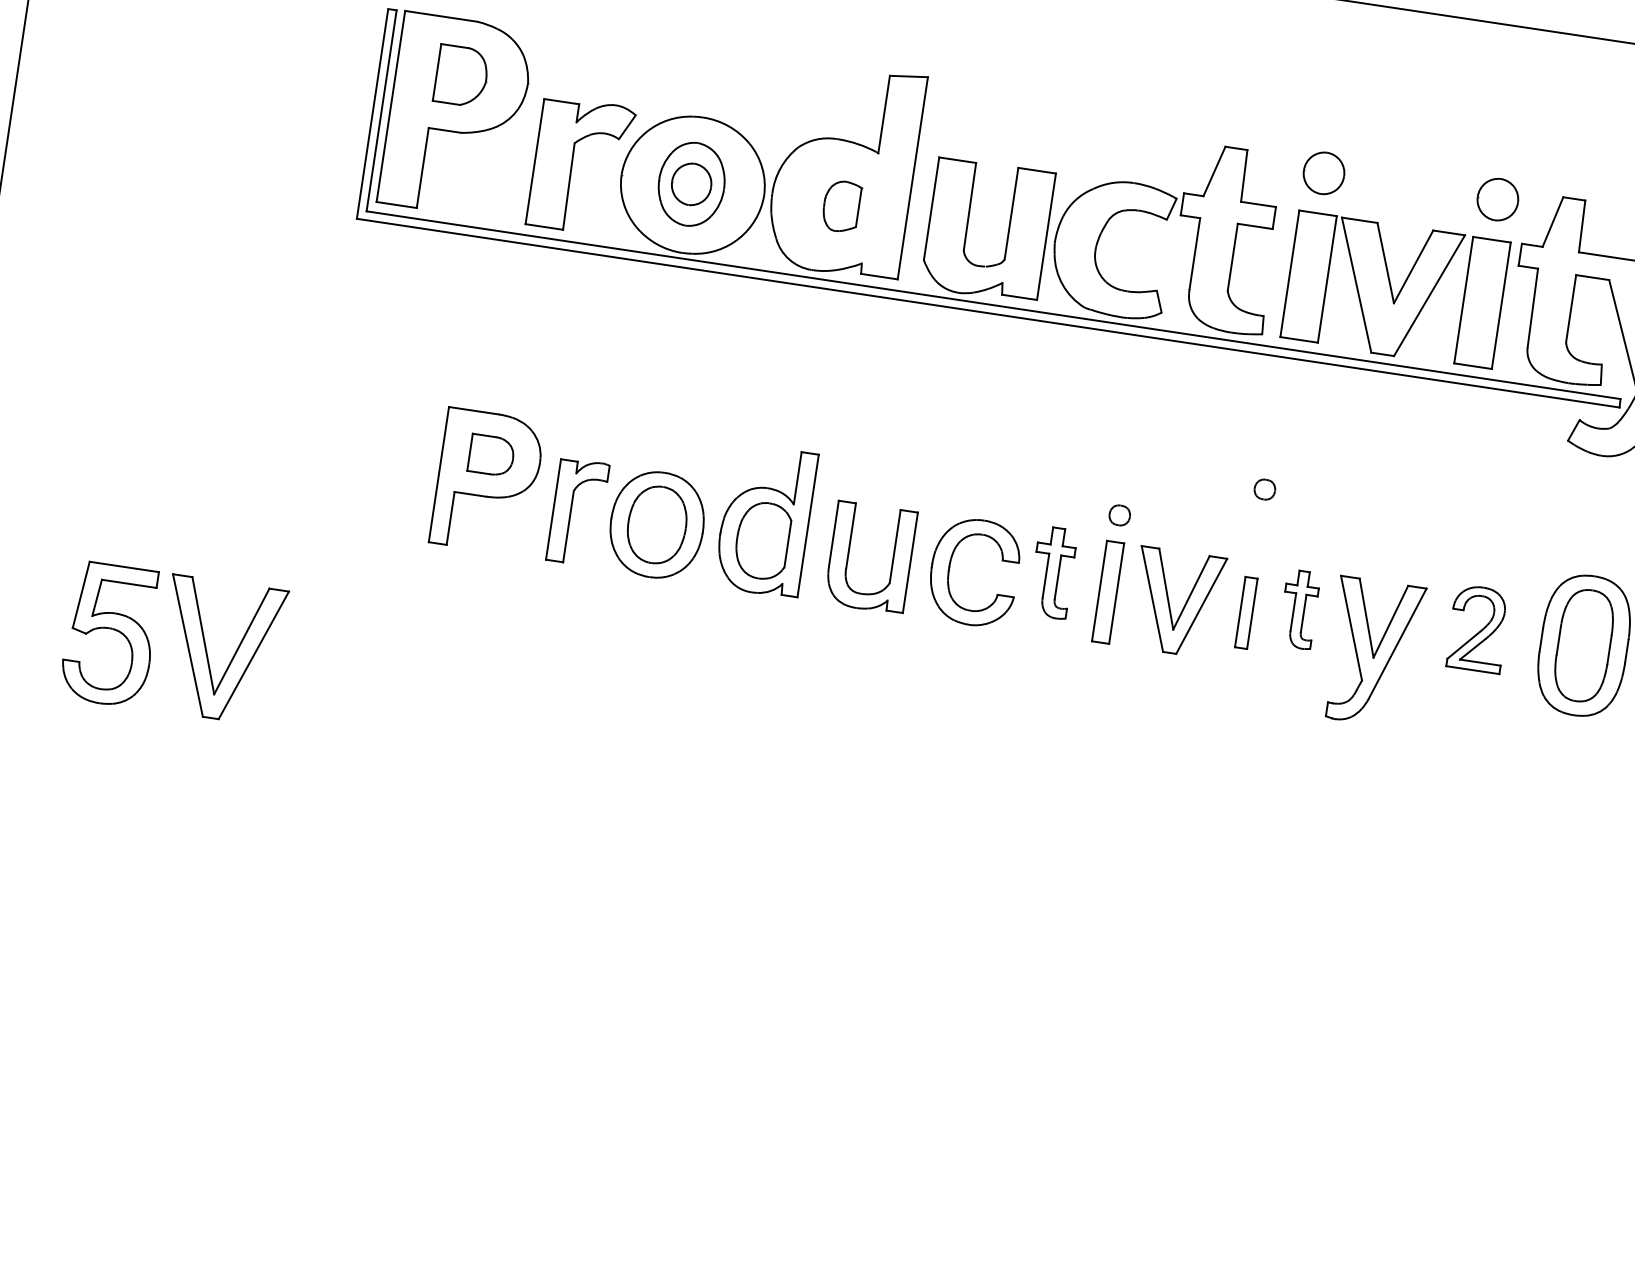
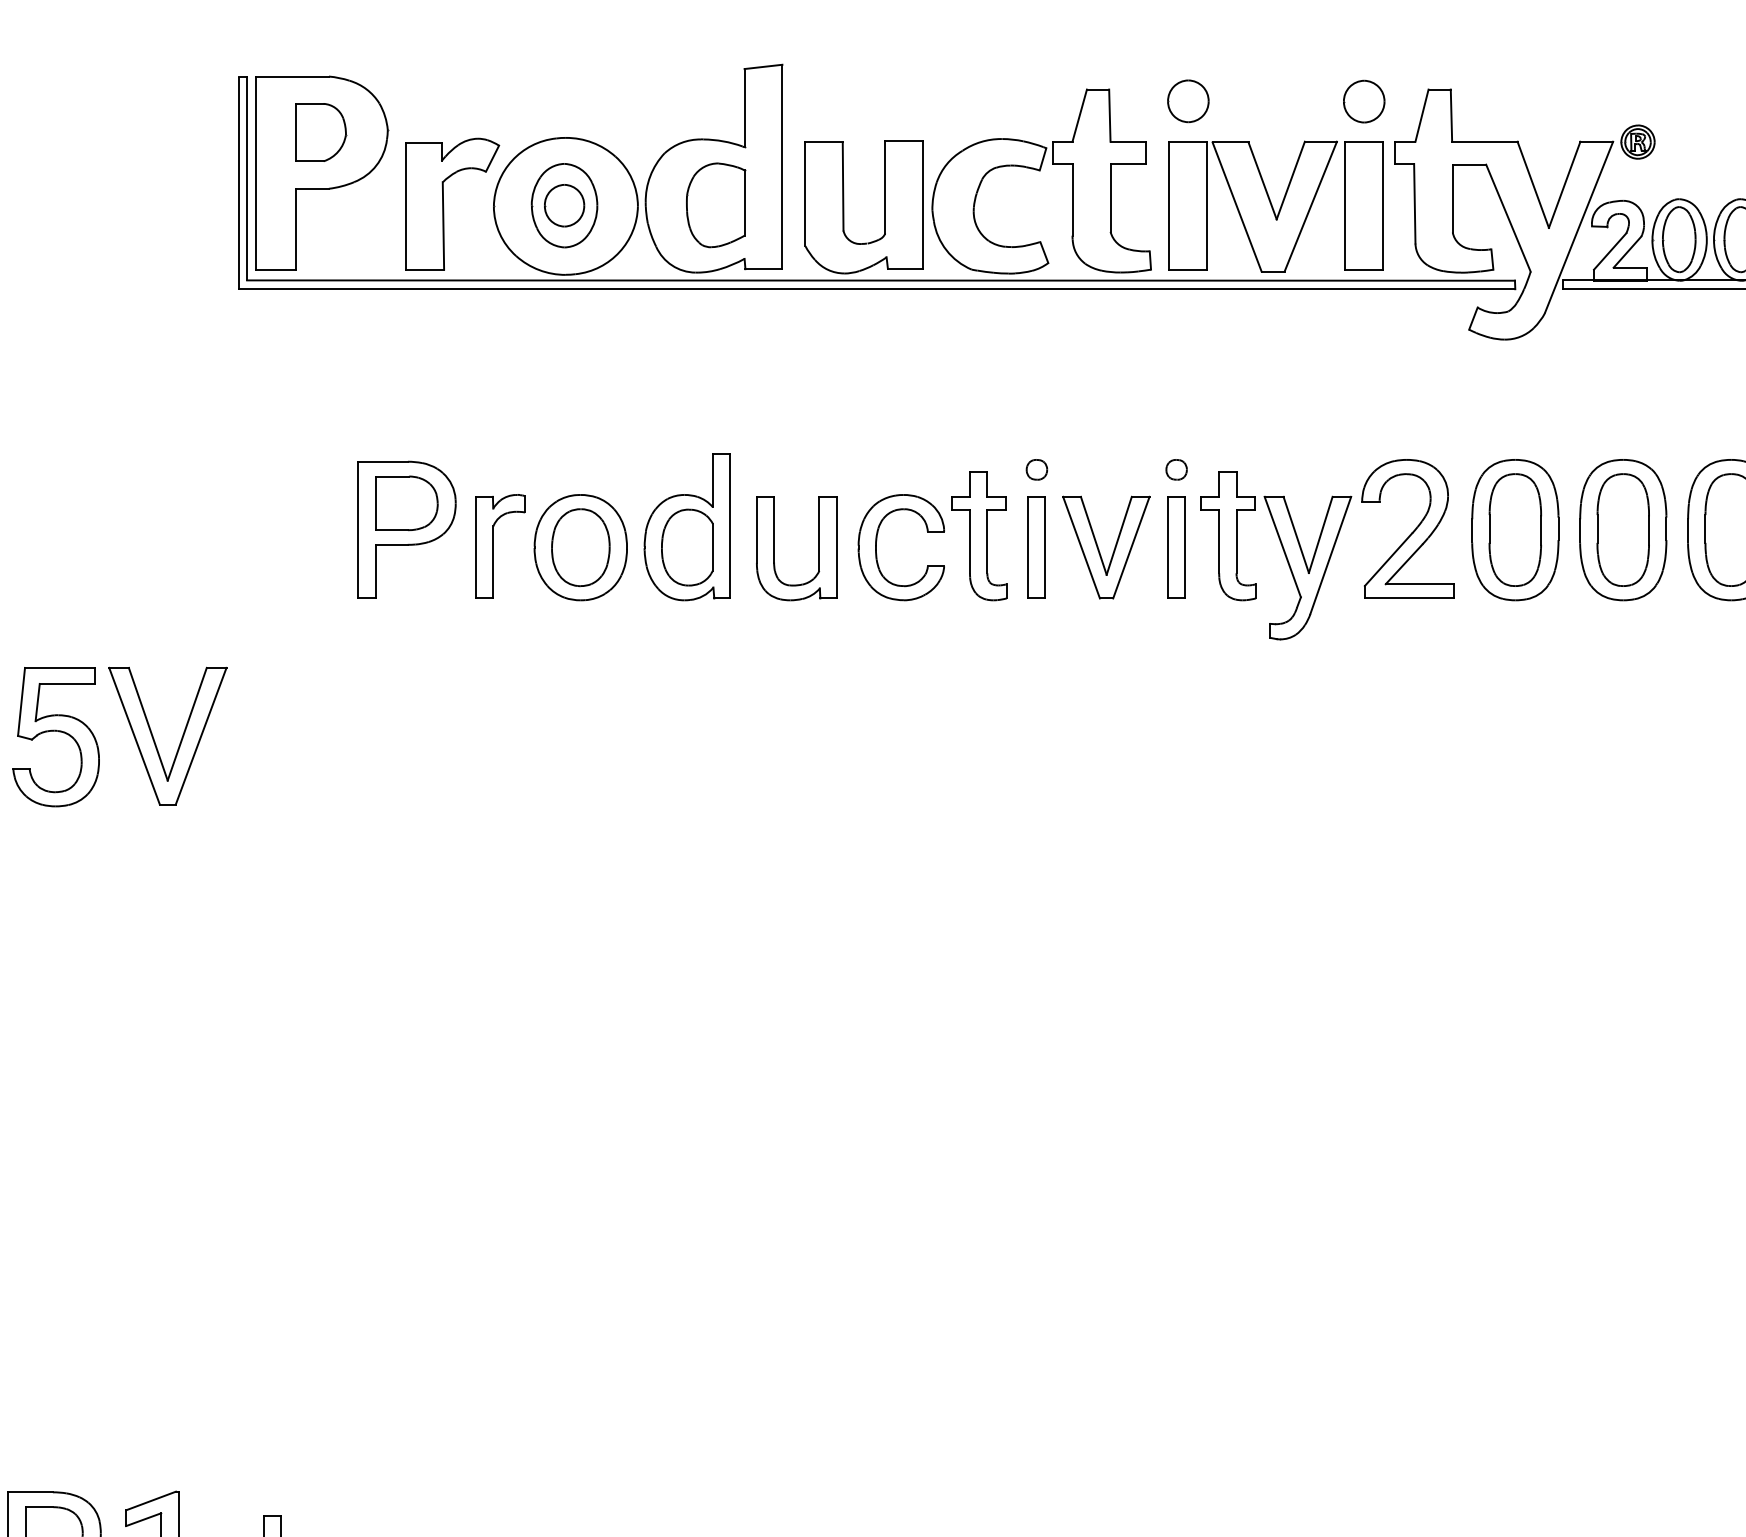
part: (841, 206) -> (716, 205), size x1.67
part: (491, 455) -> (406, 503), size x1.43
part: (1264, 489) -> (1176, 469), moved
part: (1053, 572) -> (979, 536), size x1.43
part: (1299, 609) -> (1228, 536), size x1.67
part: (1246, 612) -> (1176, 547), size x1.43
part: (1477, 628) -> (1407, 528), size x1.67

